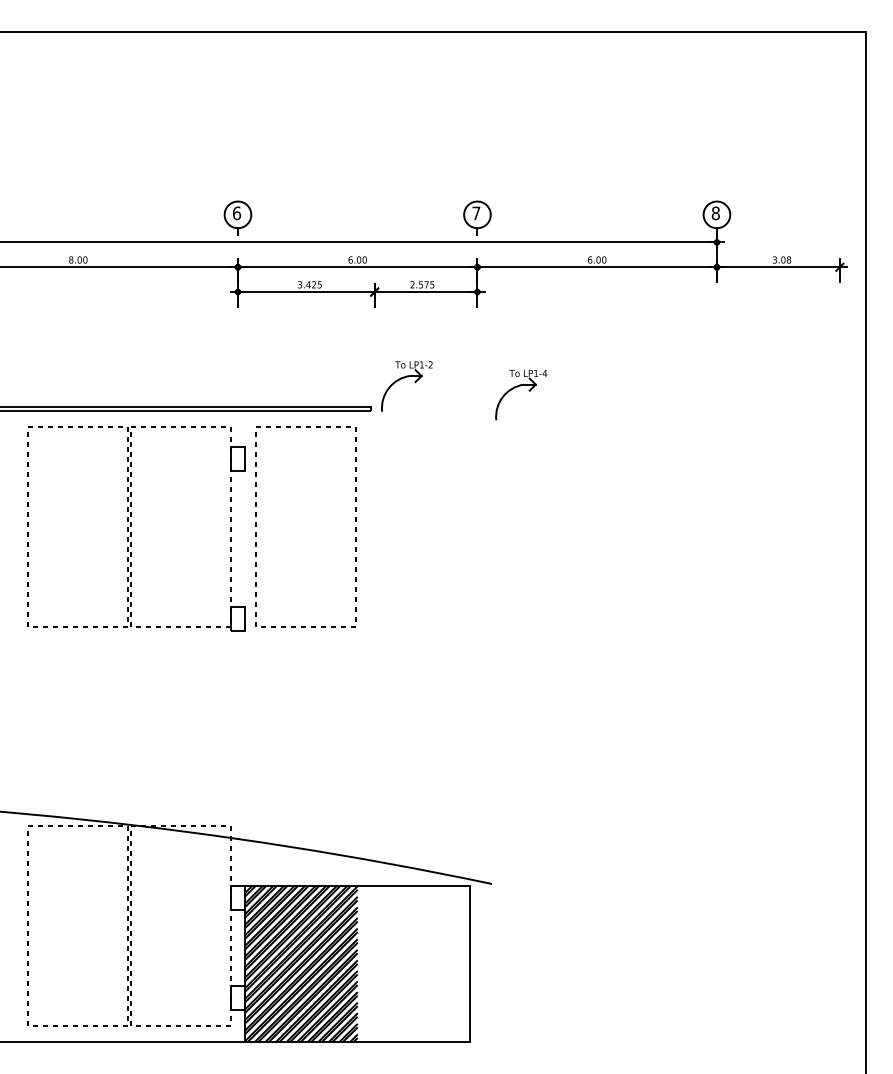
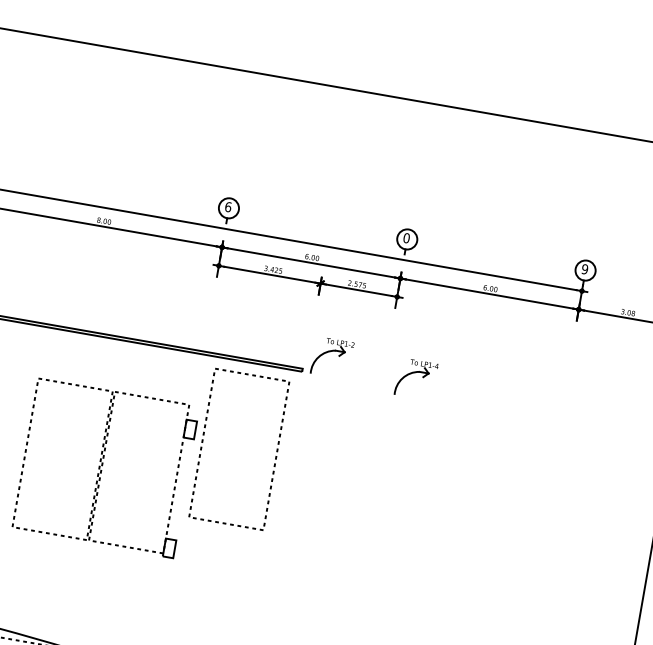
text: (476, 213) -> (406, 238), 7 -> 0
text: (715, 213) -> (584, 269), 8 -> 9
part: (136, 528) -> (105, 468), moved

